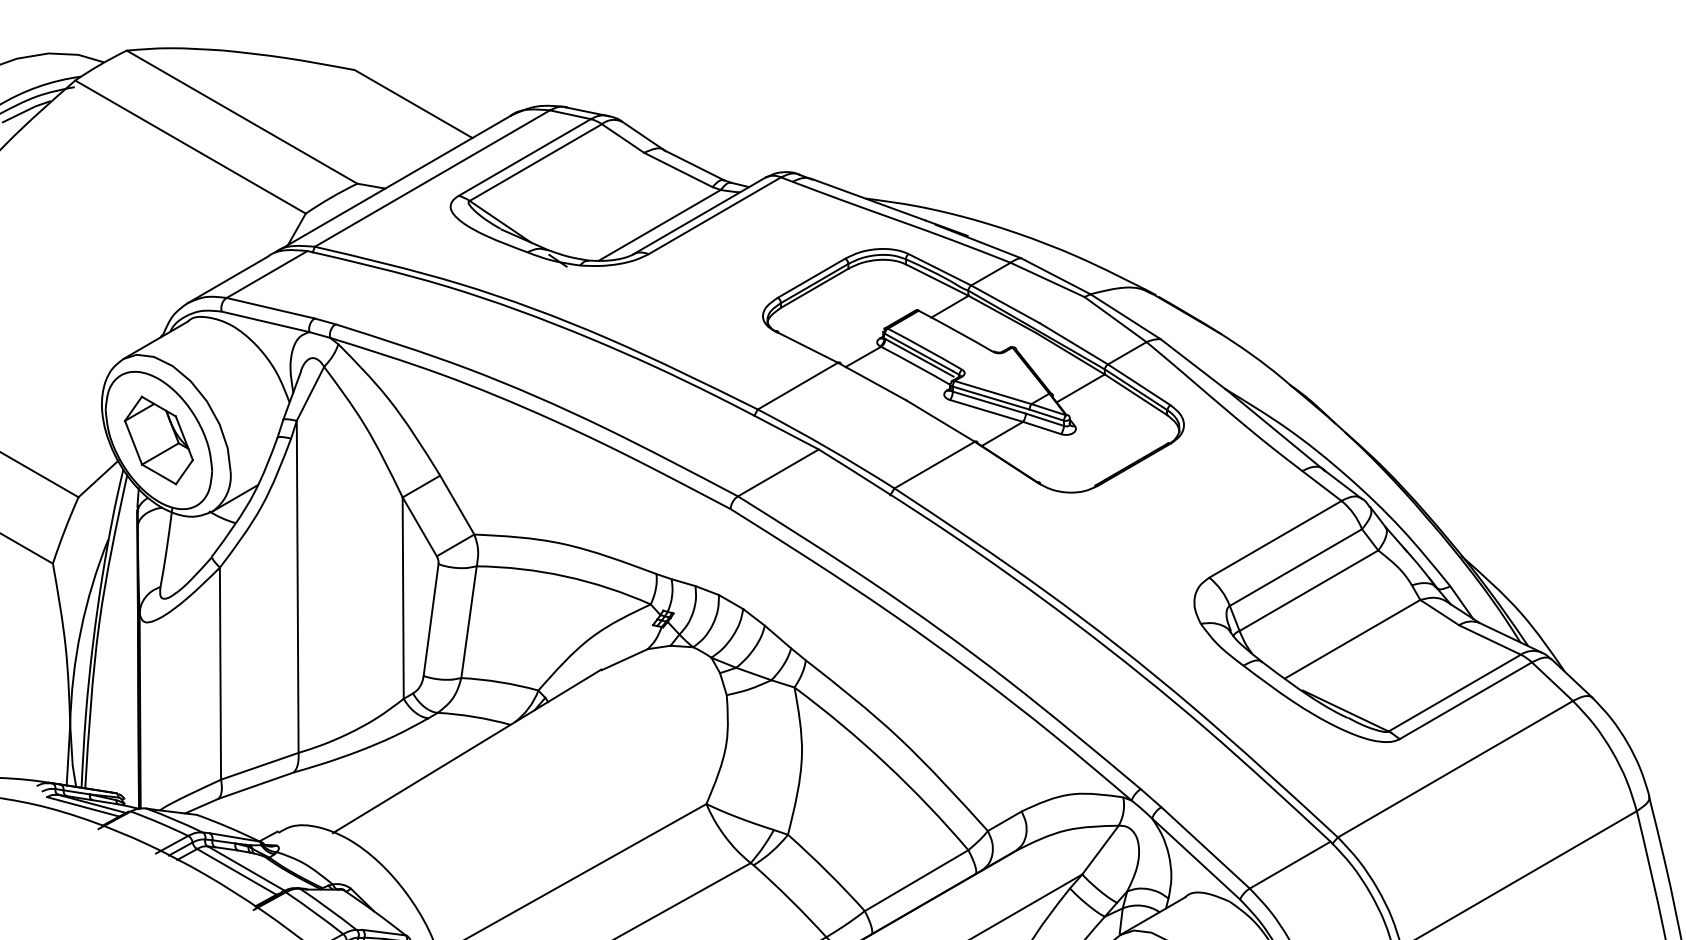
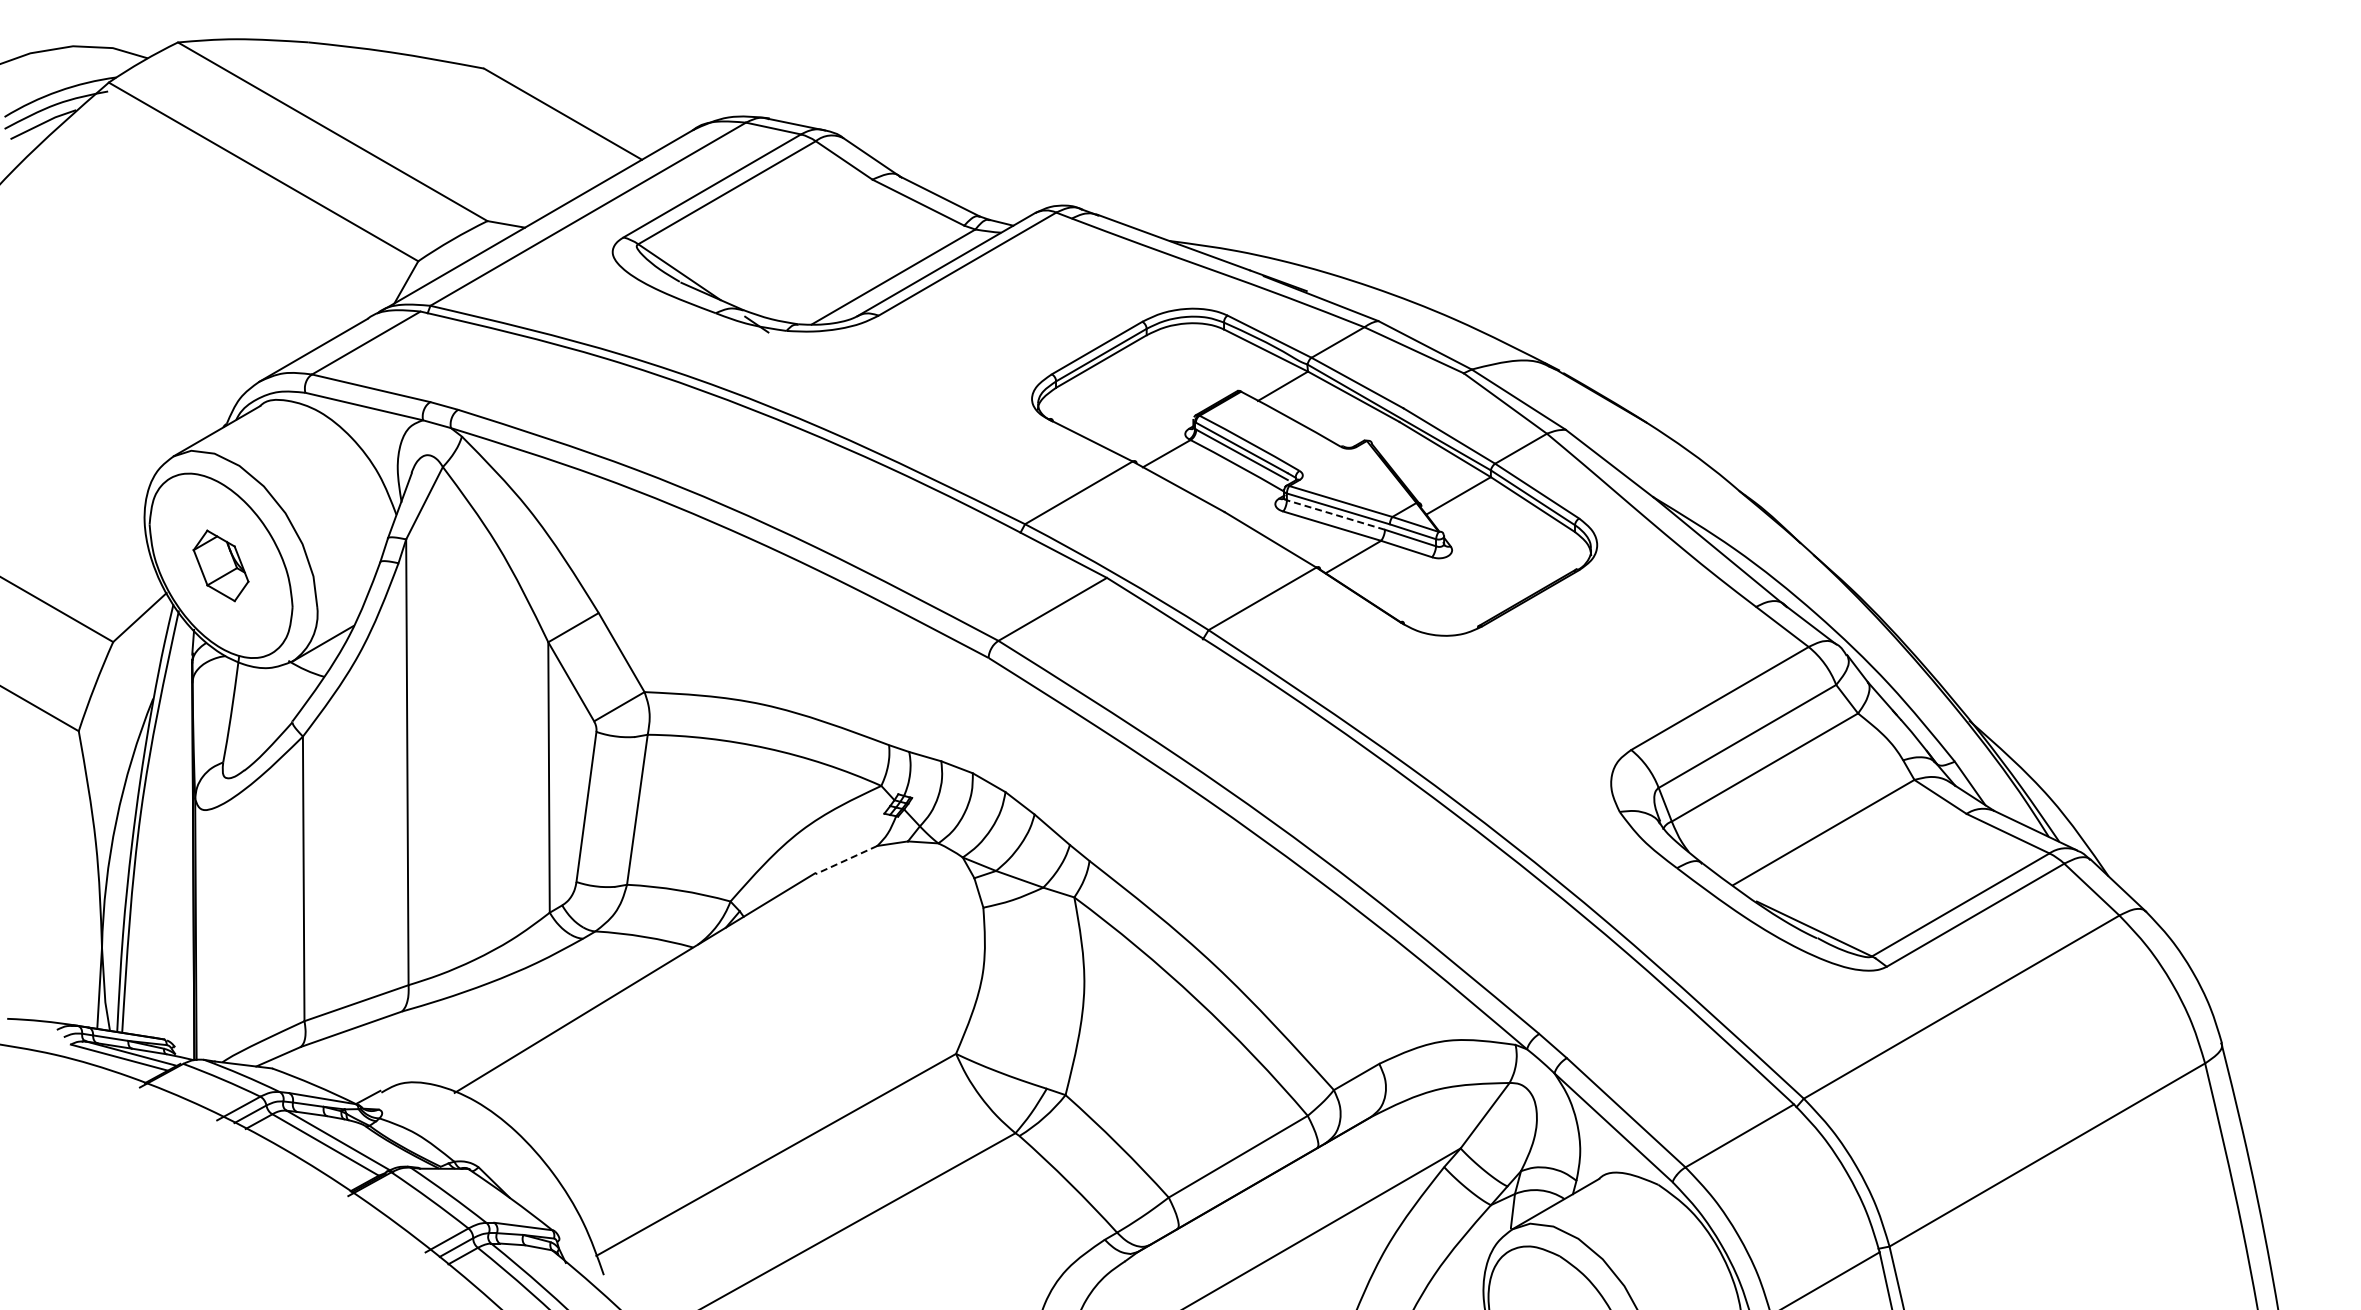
line: (989, 402) -> (1335, 514), solid -> dashed
part: (158, 440) -> (220, 565), size x0.6
line: (624, 659) -> (846, 860), solid -> dashed

